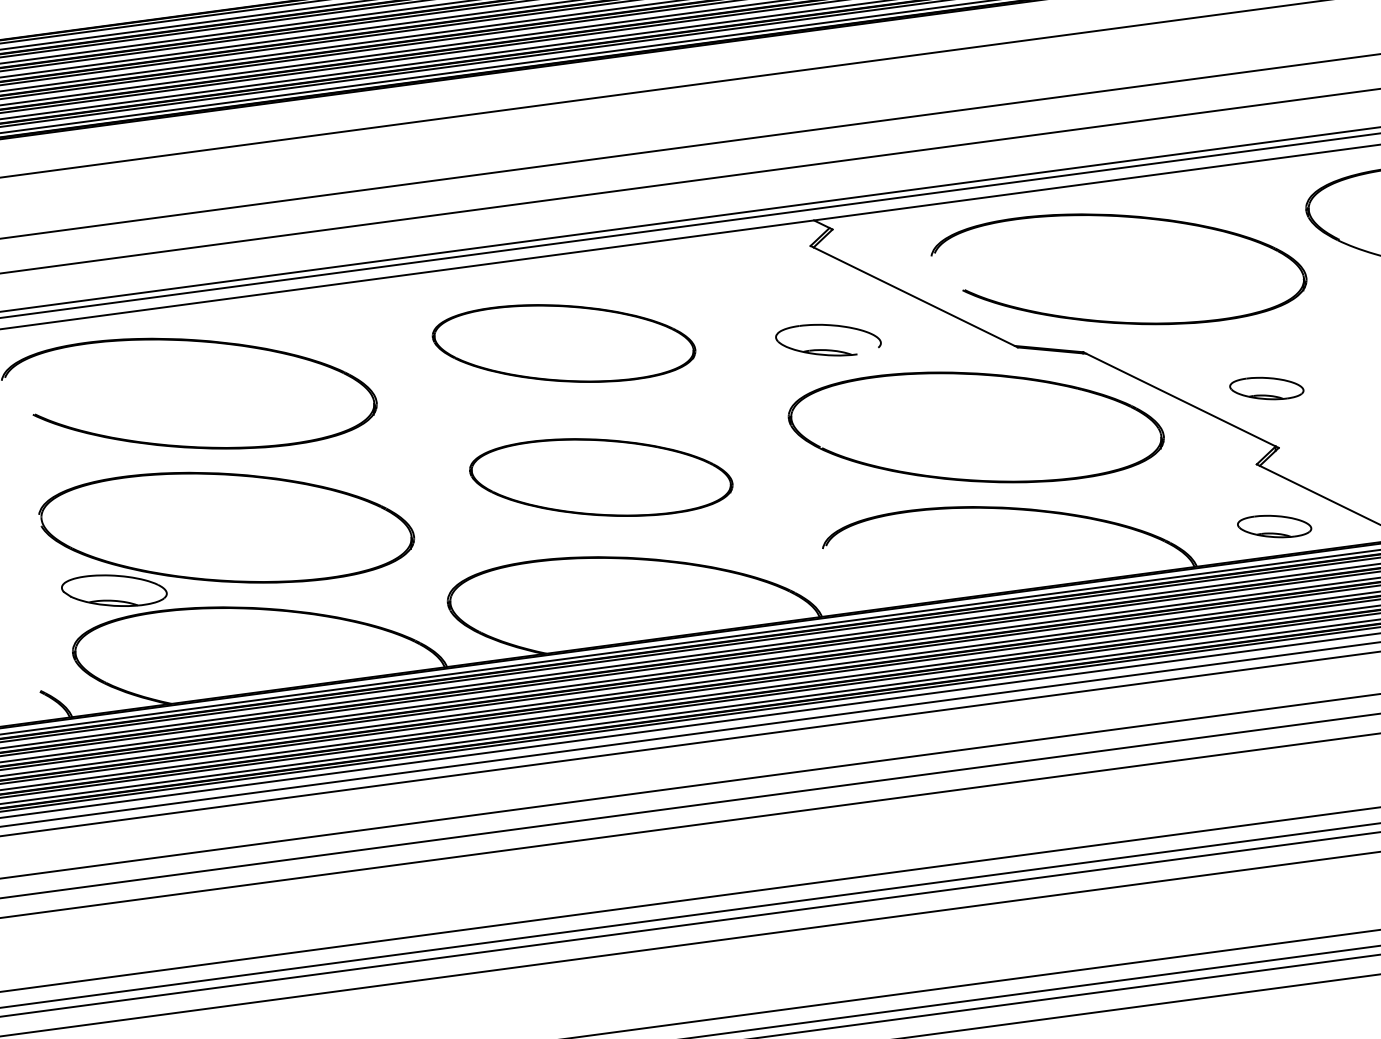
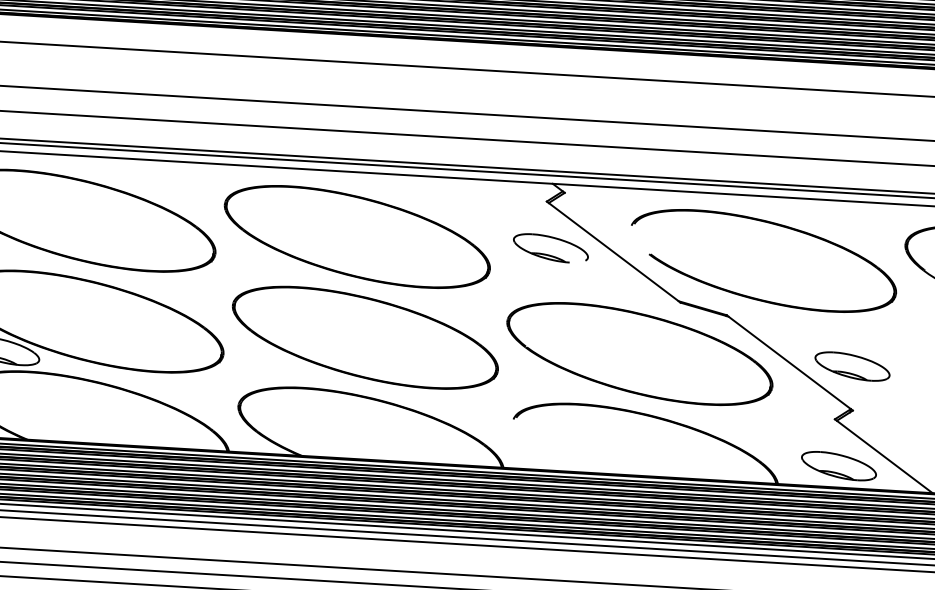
part: (563, 343) -> (356, 236), size x1.43
part: (828, 349) -> (549, 255), moved
part: (1266, 388) -> (852, 366), size x1.43
part: (600, 477) -> (364, 337), size x1.43
part: (1274, 526) -> (838, 466), size x1.43

